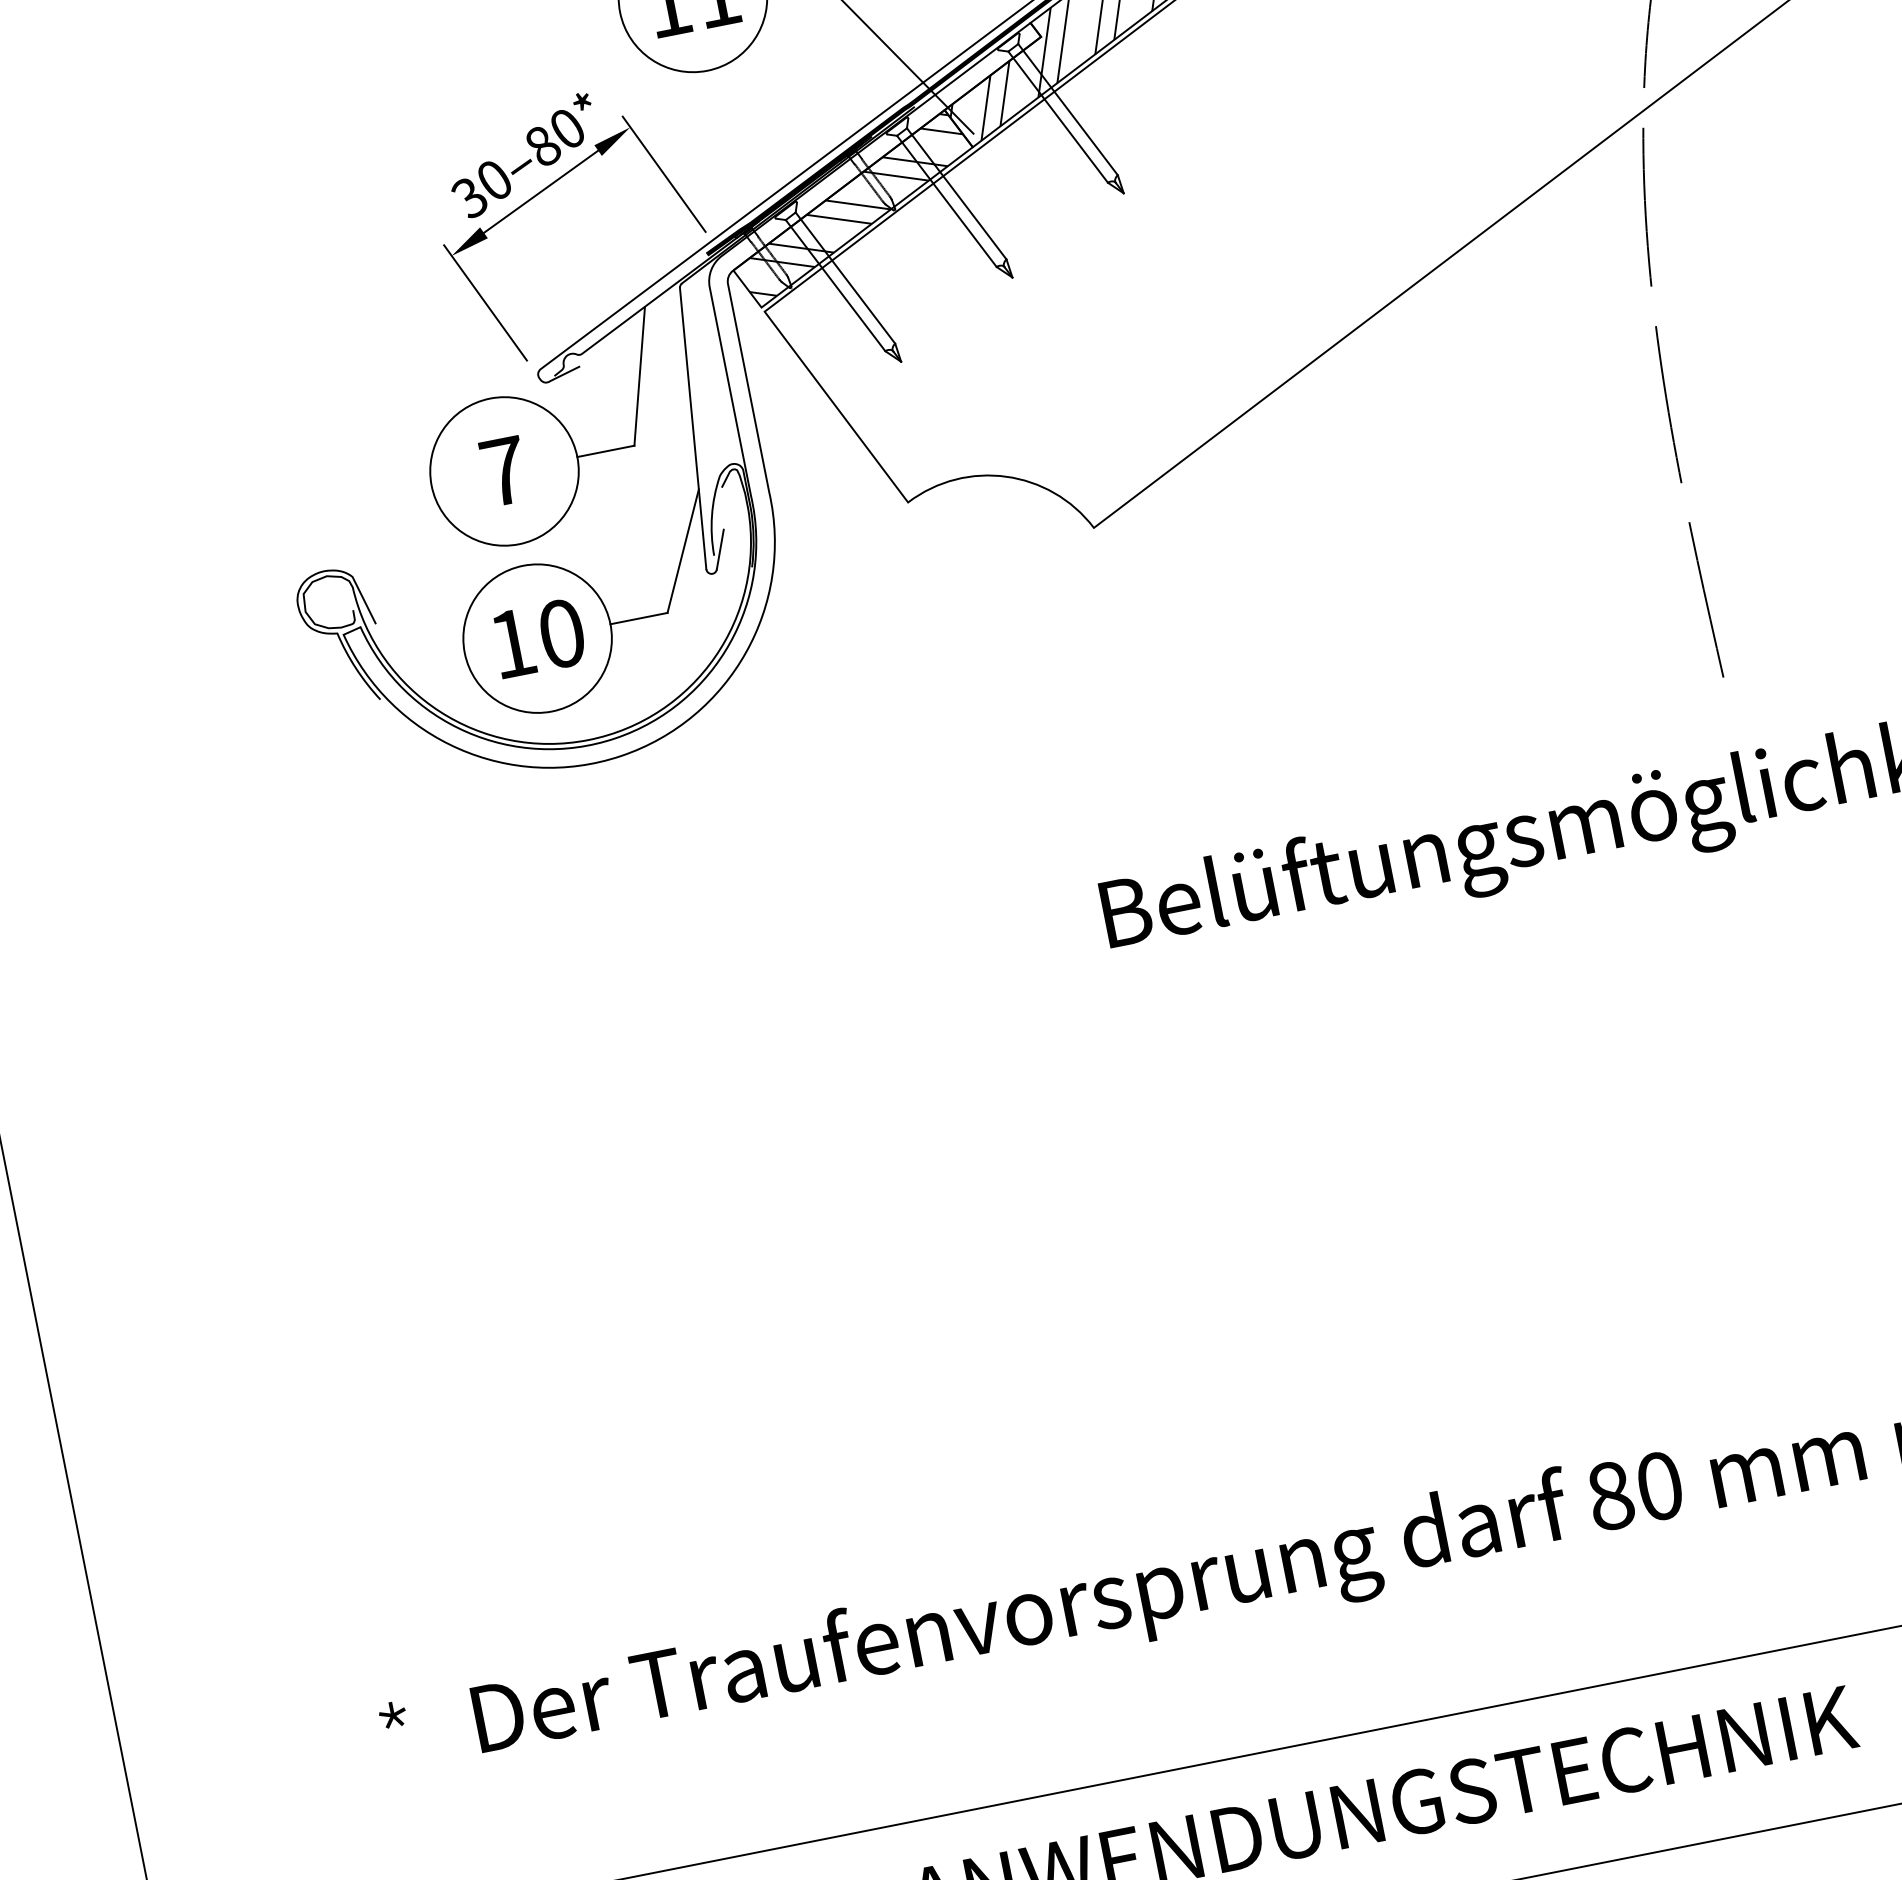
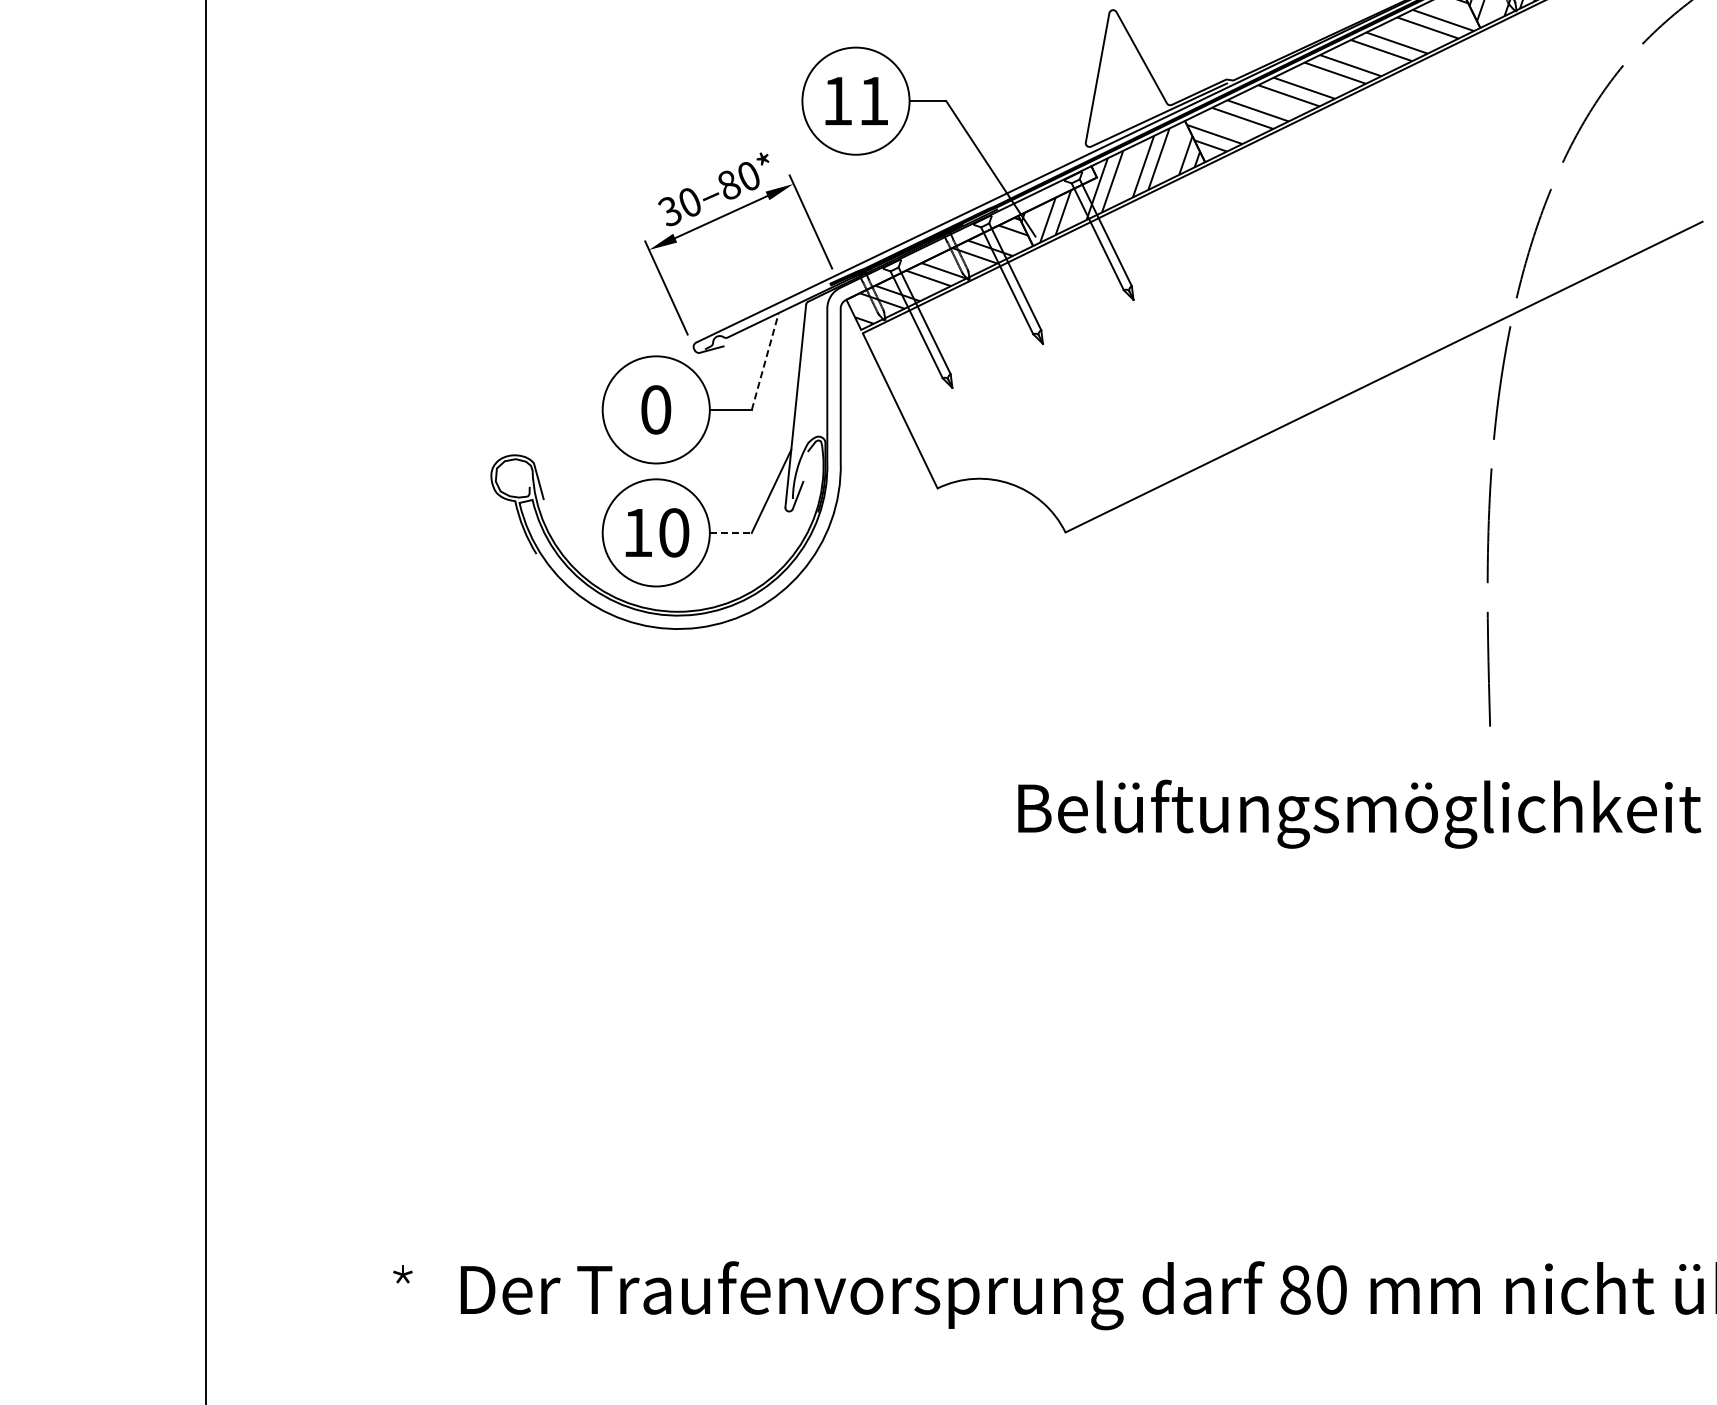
line: (639, 376) -> (765, 361), solid -> dashed
text: (504, 470) -> (656, 409), 7 -> 0
line: (638, 618) -> (730, 532), solid -> dashed

